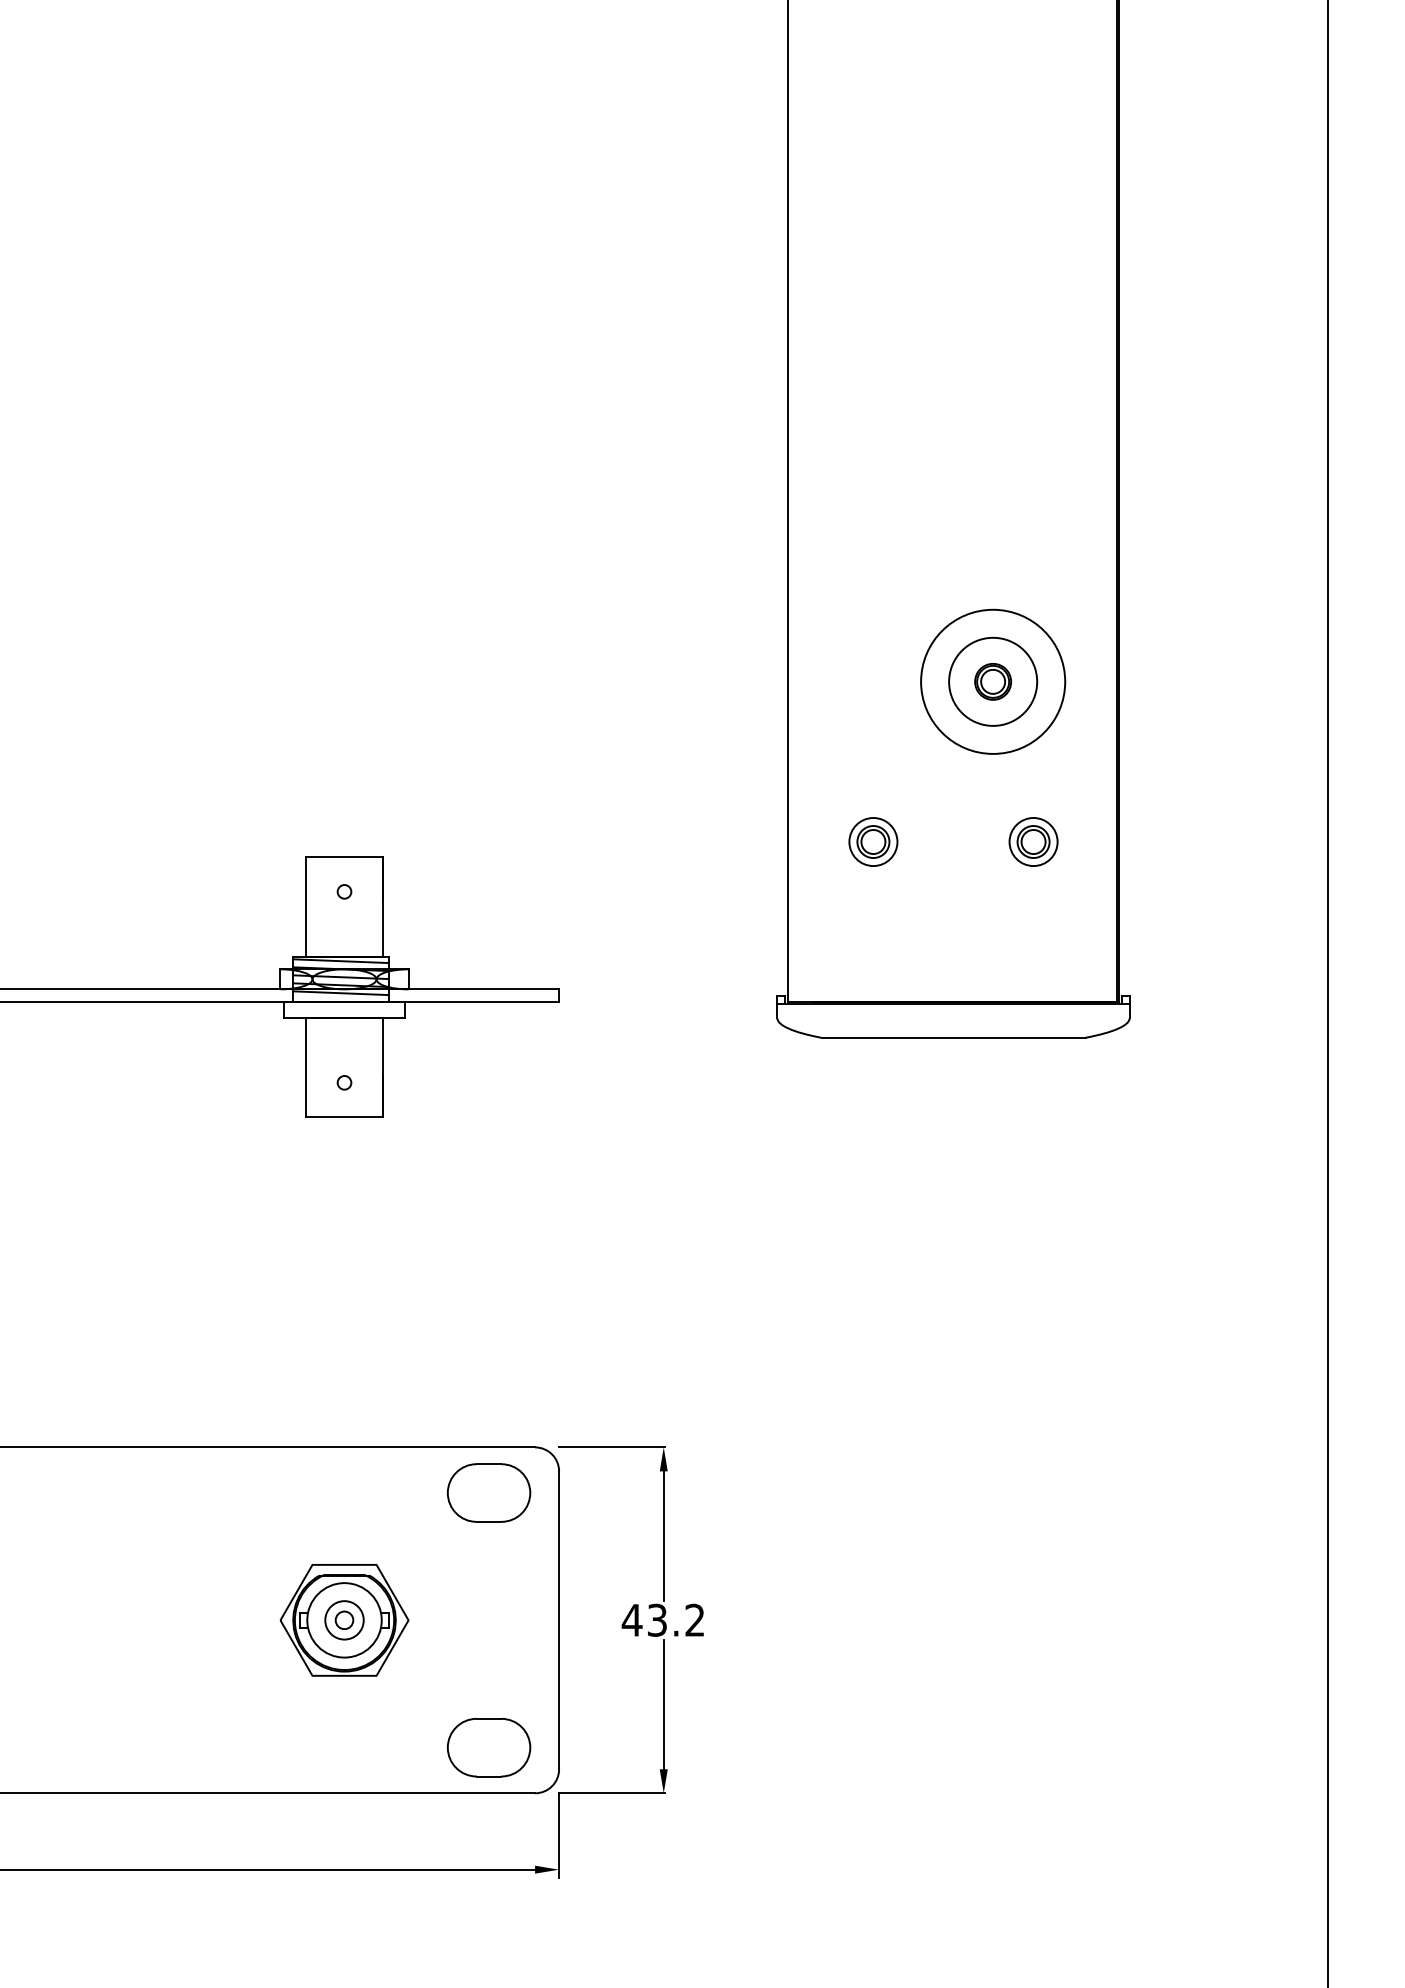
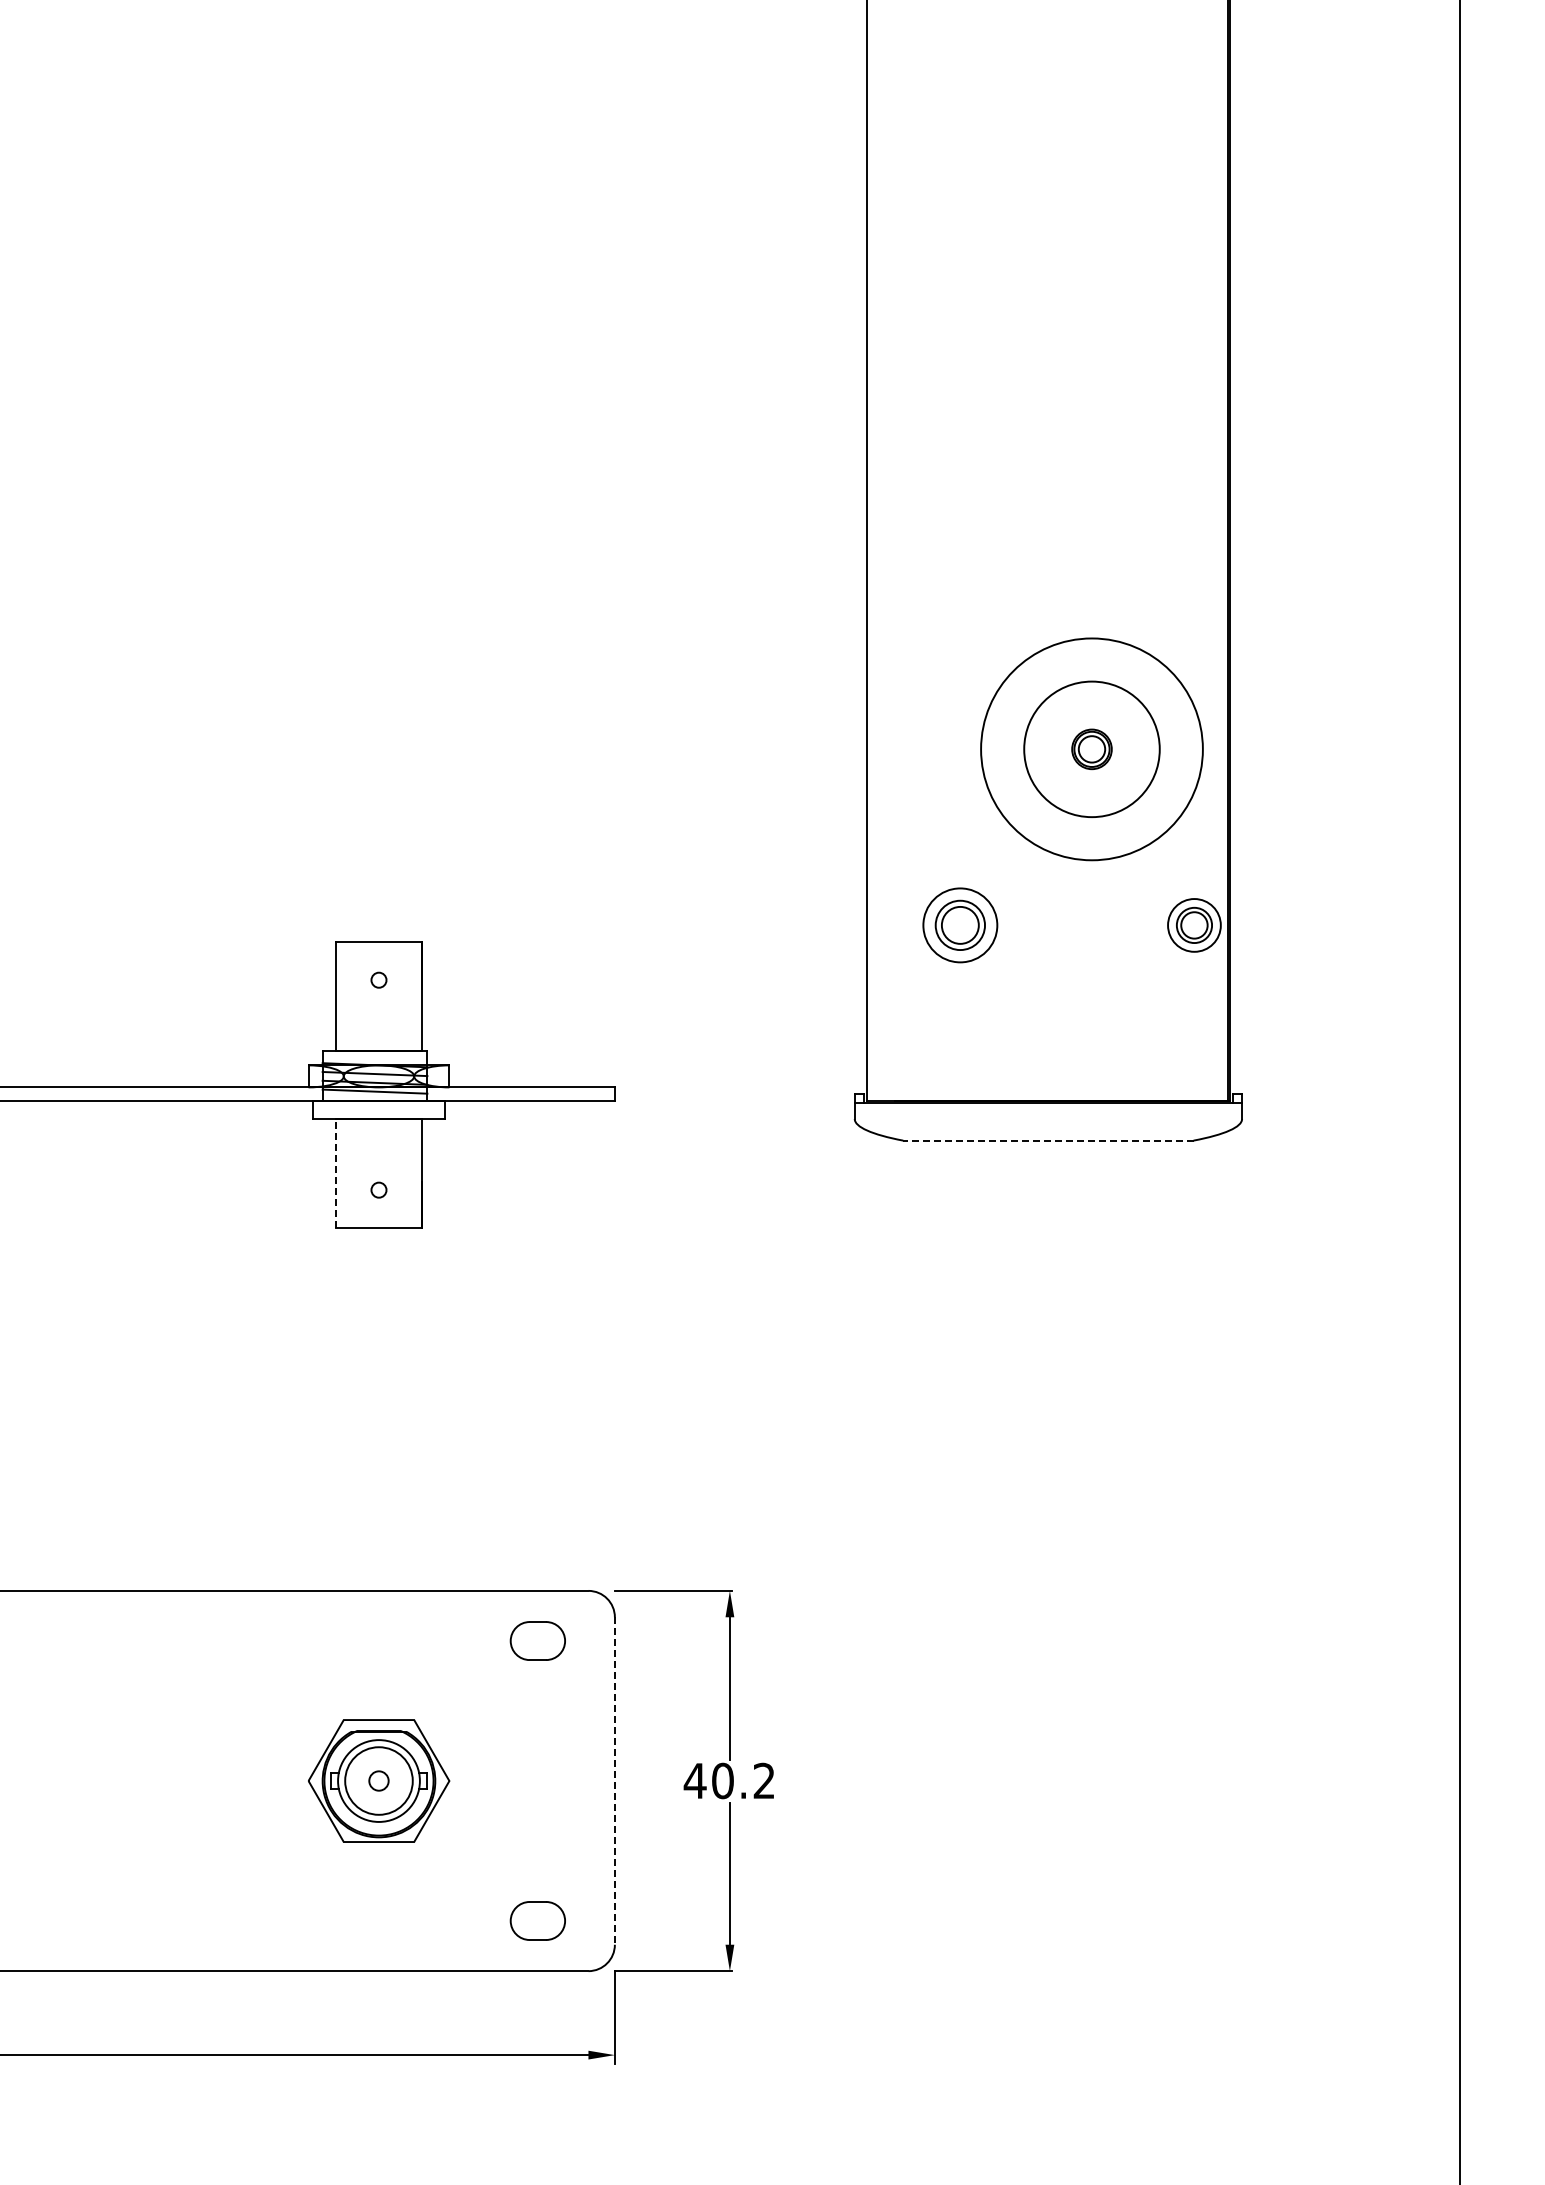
circle: (992, 681) -> (1091, 748), size x1.4
circle: (992, 681) -> (1091, 749), size x1.4
part: (873, 842) -> (960, 925), size x1.4
part: (1033, 842) -> (1194, 925), moved
line: (340, 961) -> (374, 1056), removed
line: (952, 1037) -> (1047, 1140), solid -> dashed
line: (305, 1067) -> (336, 1173), solid -> dashed
part: (488, 1492) -> (537, 1640), size x0.6
circle: (344, 1619) -> (378, 1780), size x1.6
text: (657, 1619) -> (722, 1780), 43.2 -> 40.2
line: (558, 1620) -> (614, 1781), solid -> dashed
part: (488, 1747) -> (537, 1920), size x0.6

